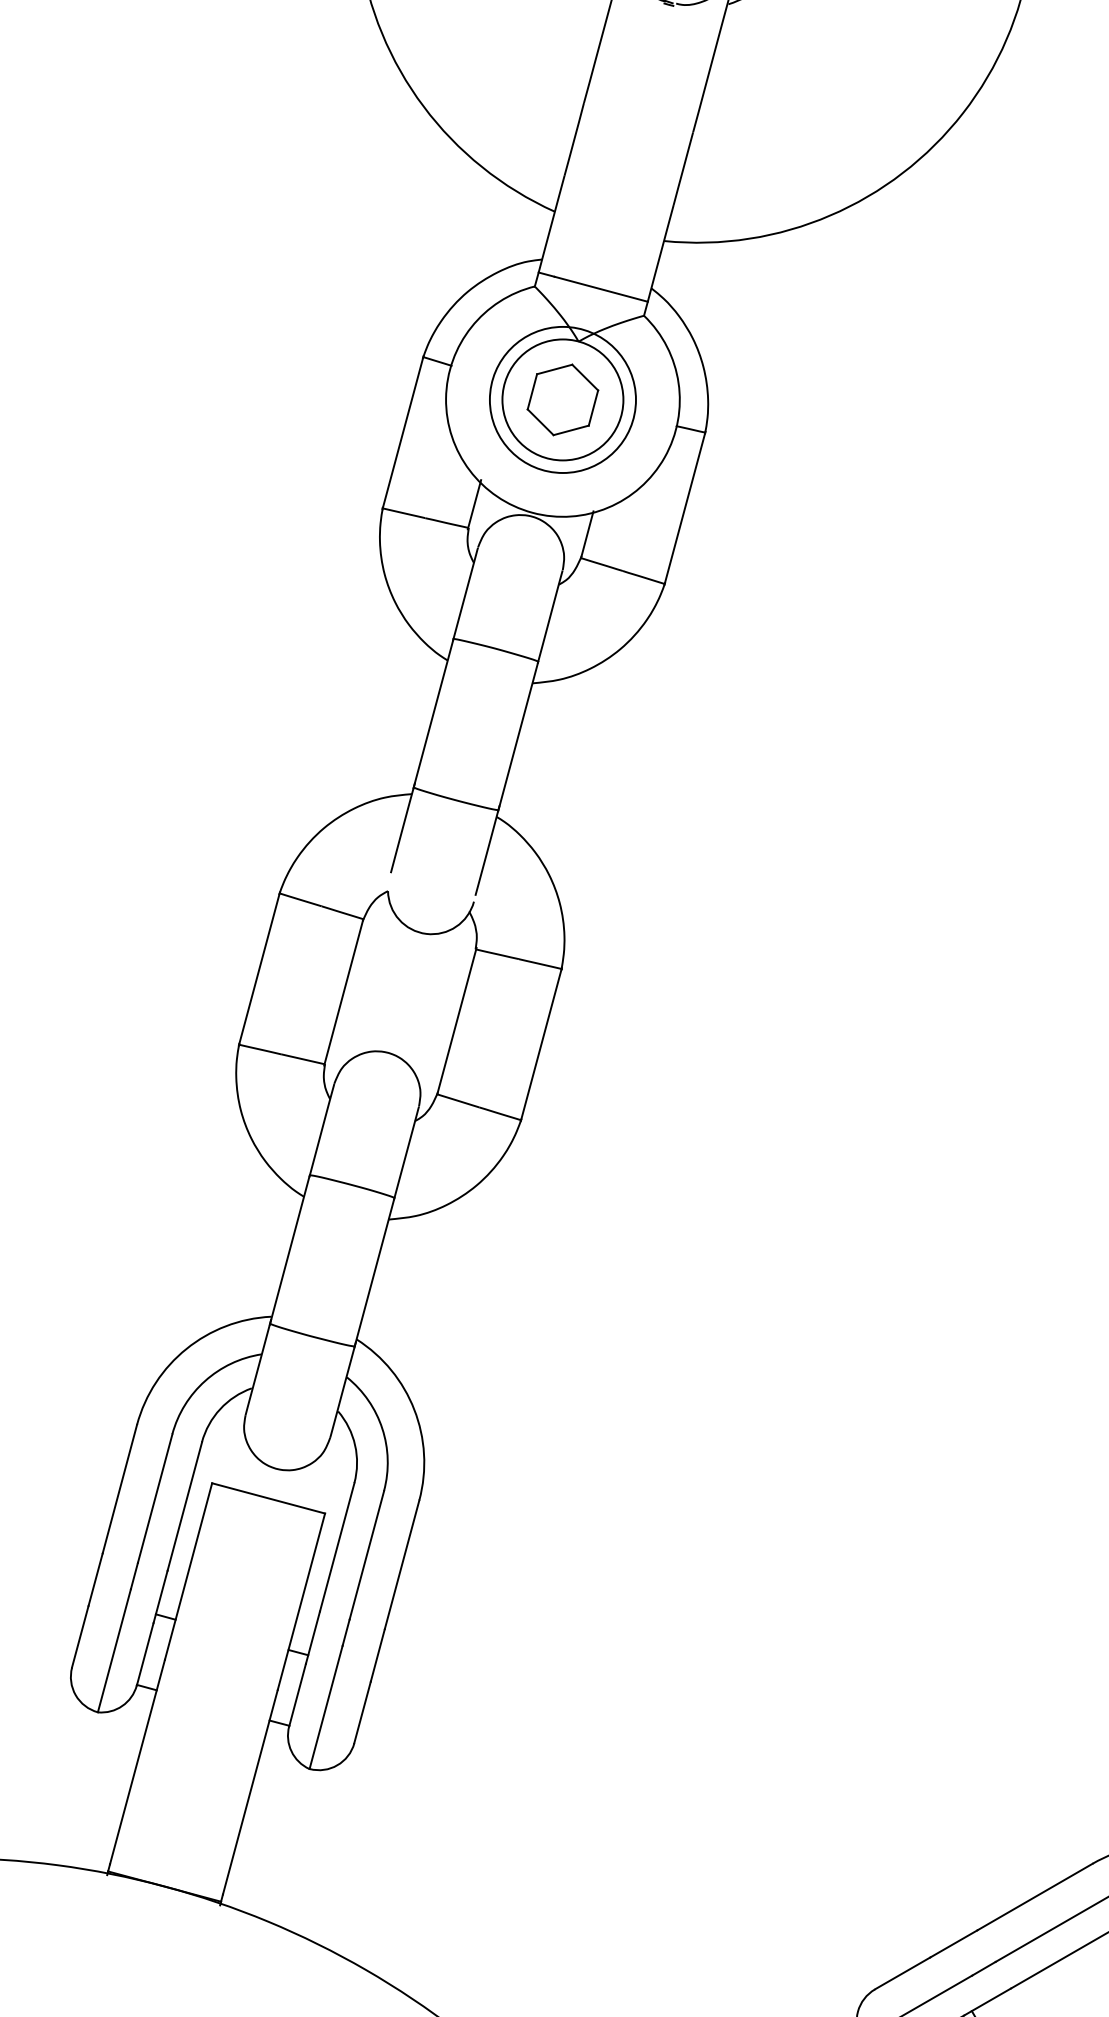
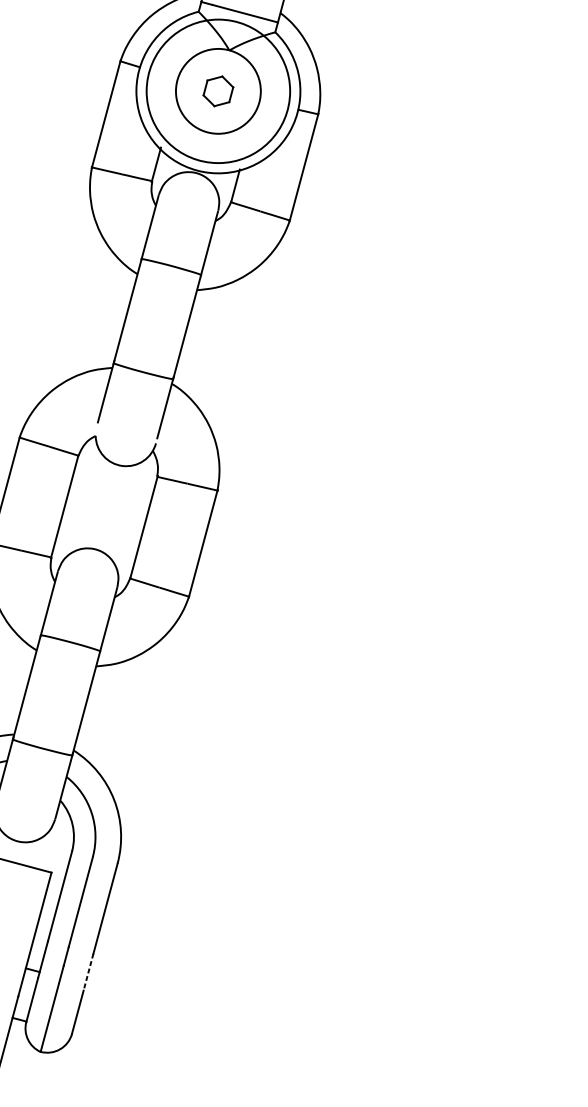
circle: (562, 399) -> (218, 91), size x1.4
part: (562, 399) -> (218, 91), size x0.6
line: (377, 1655) -> (88, 972), solid -> dashed

